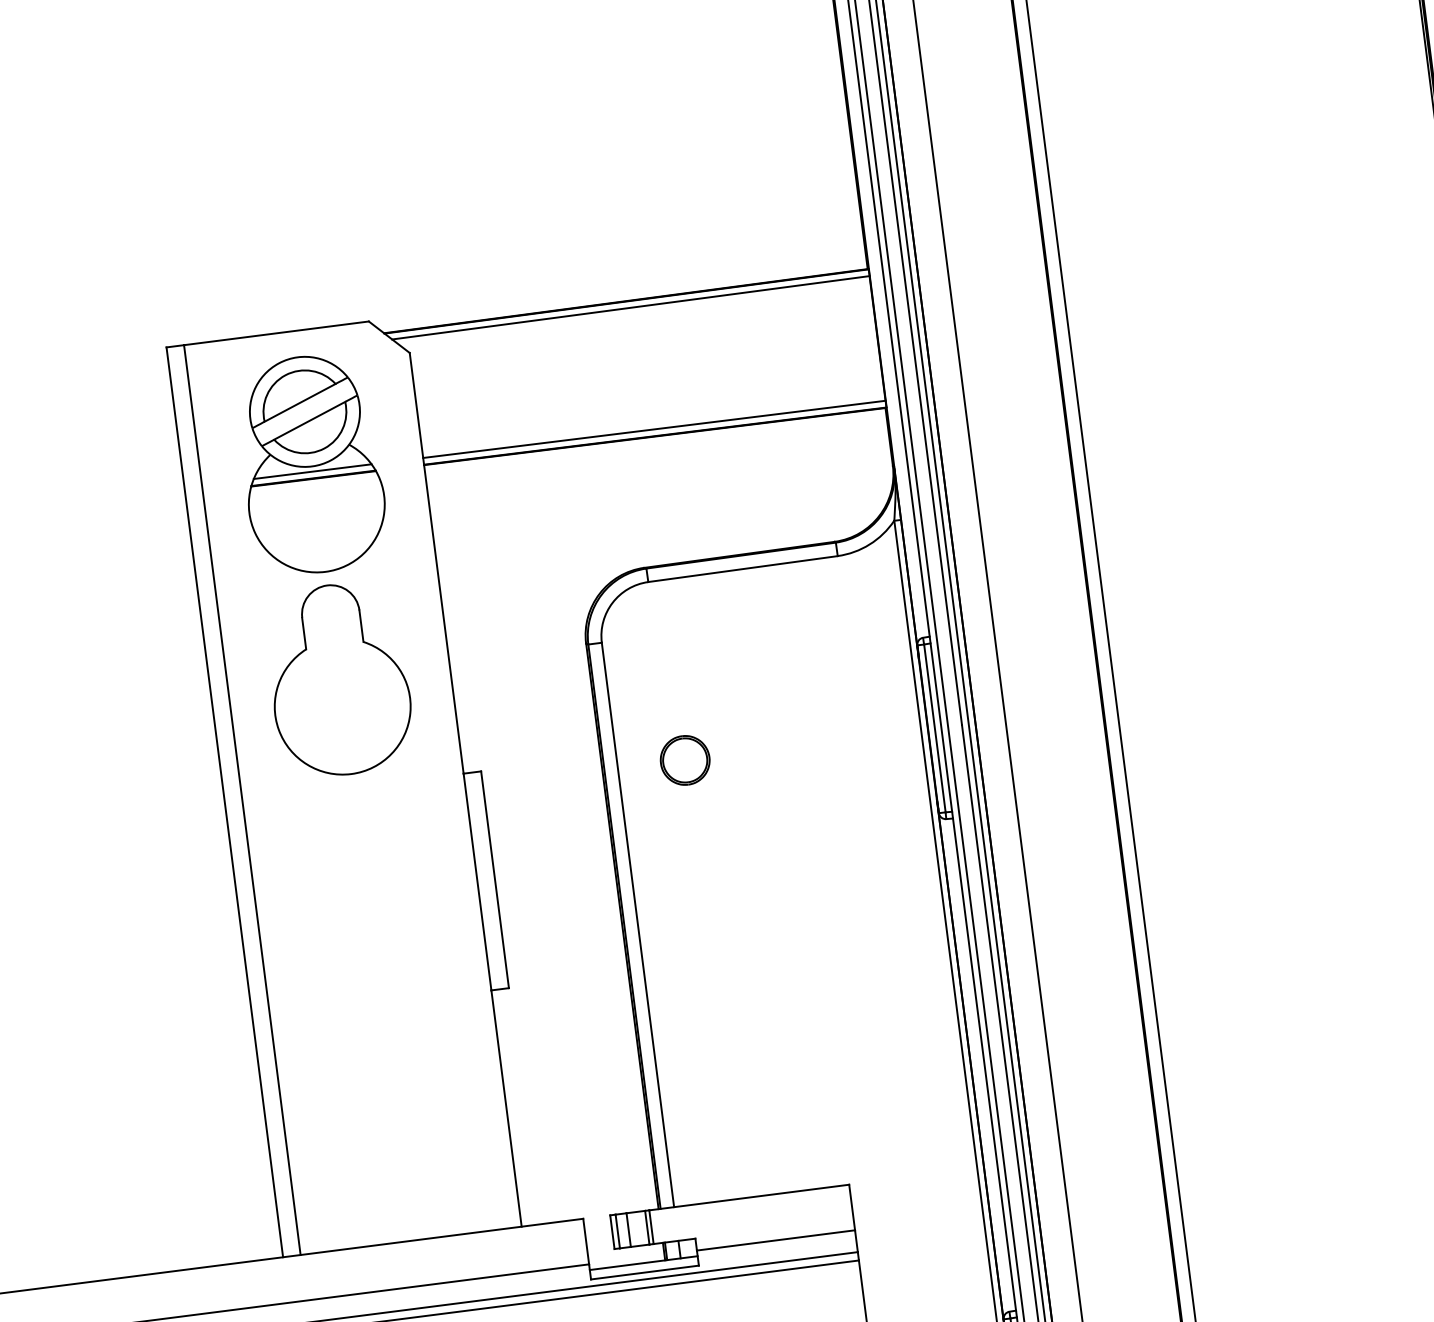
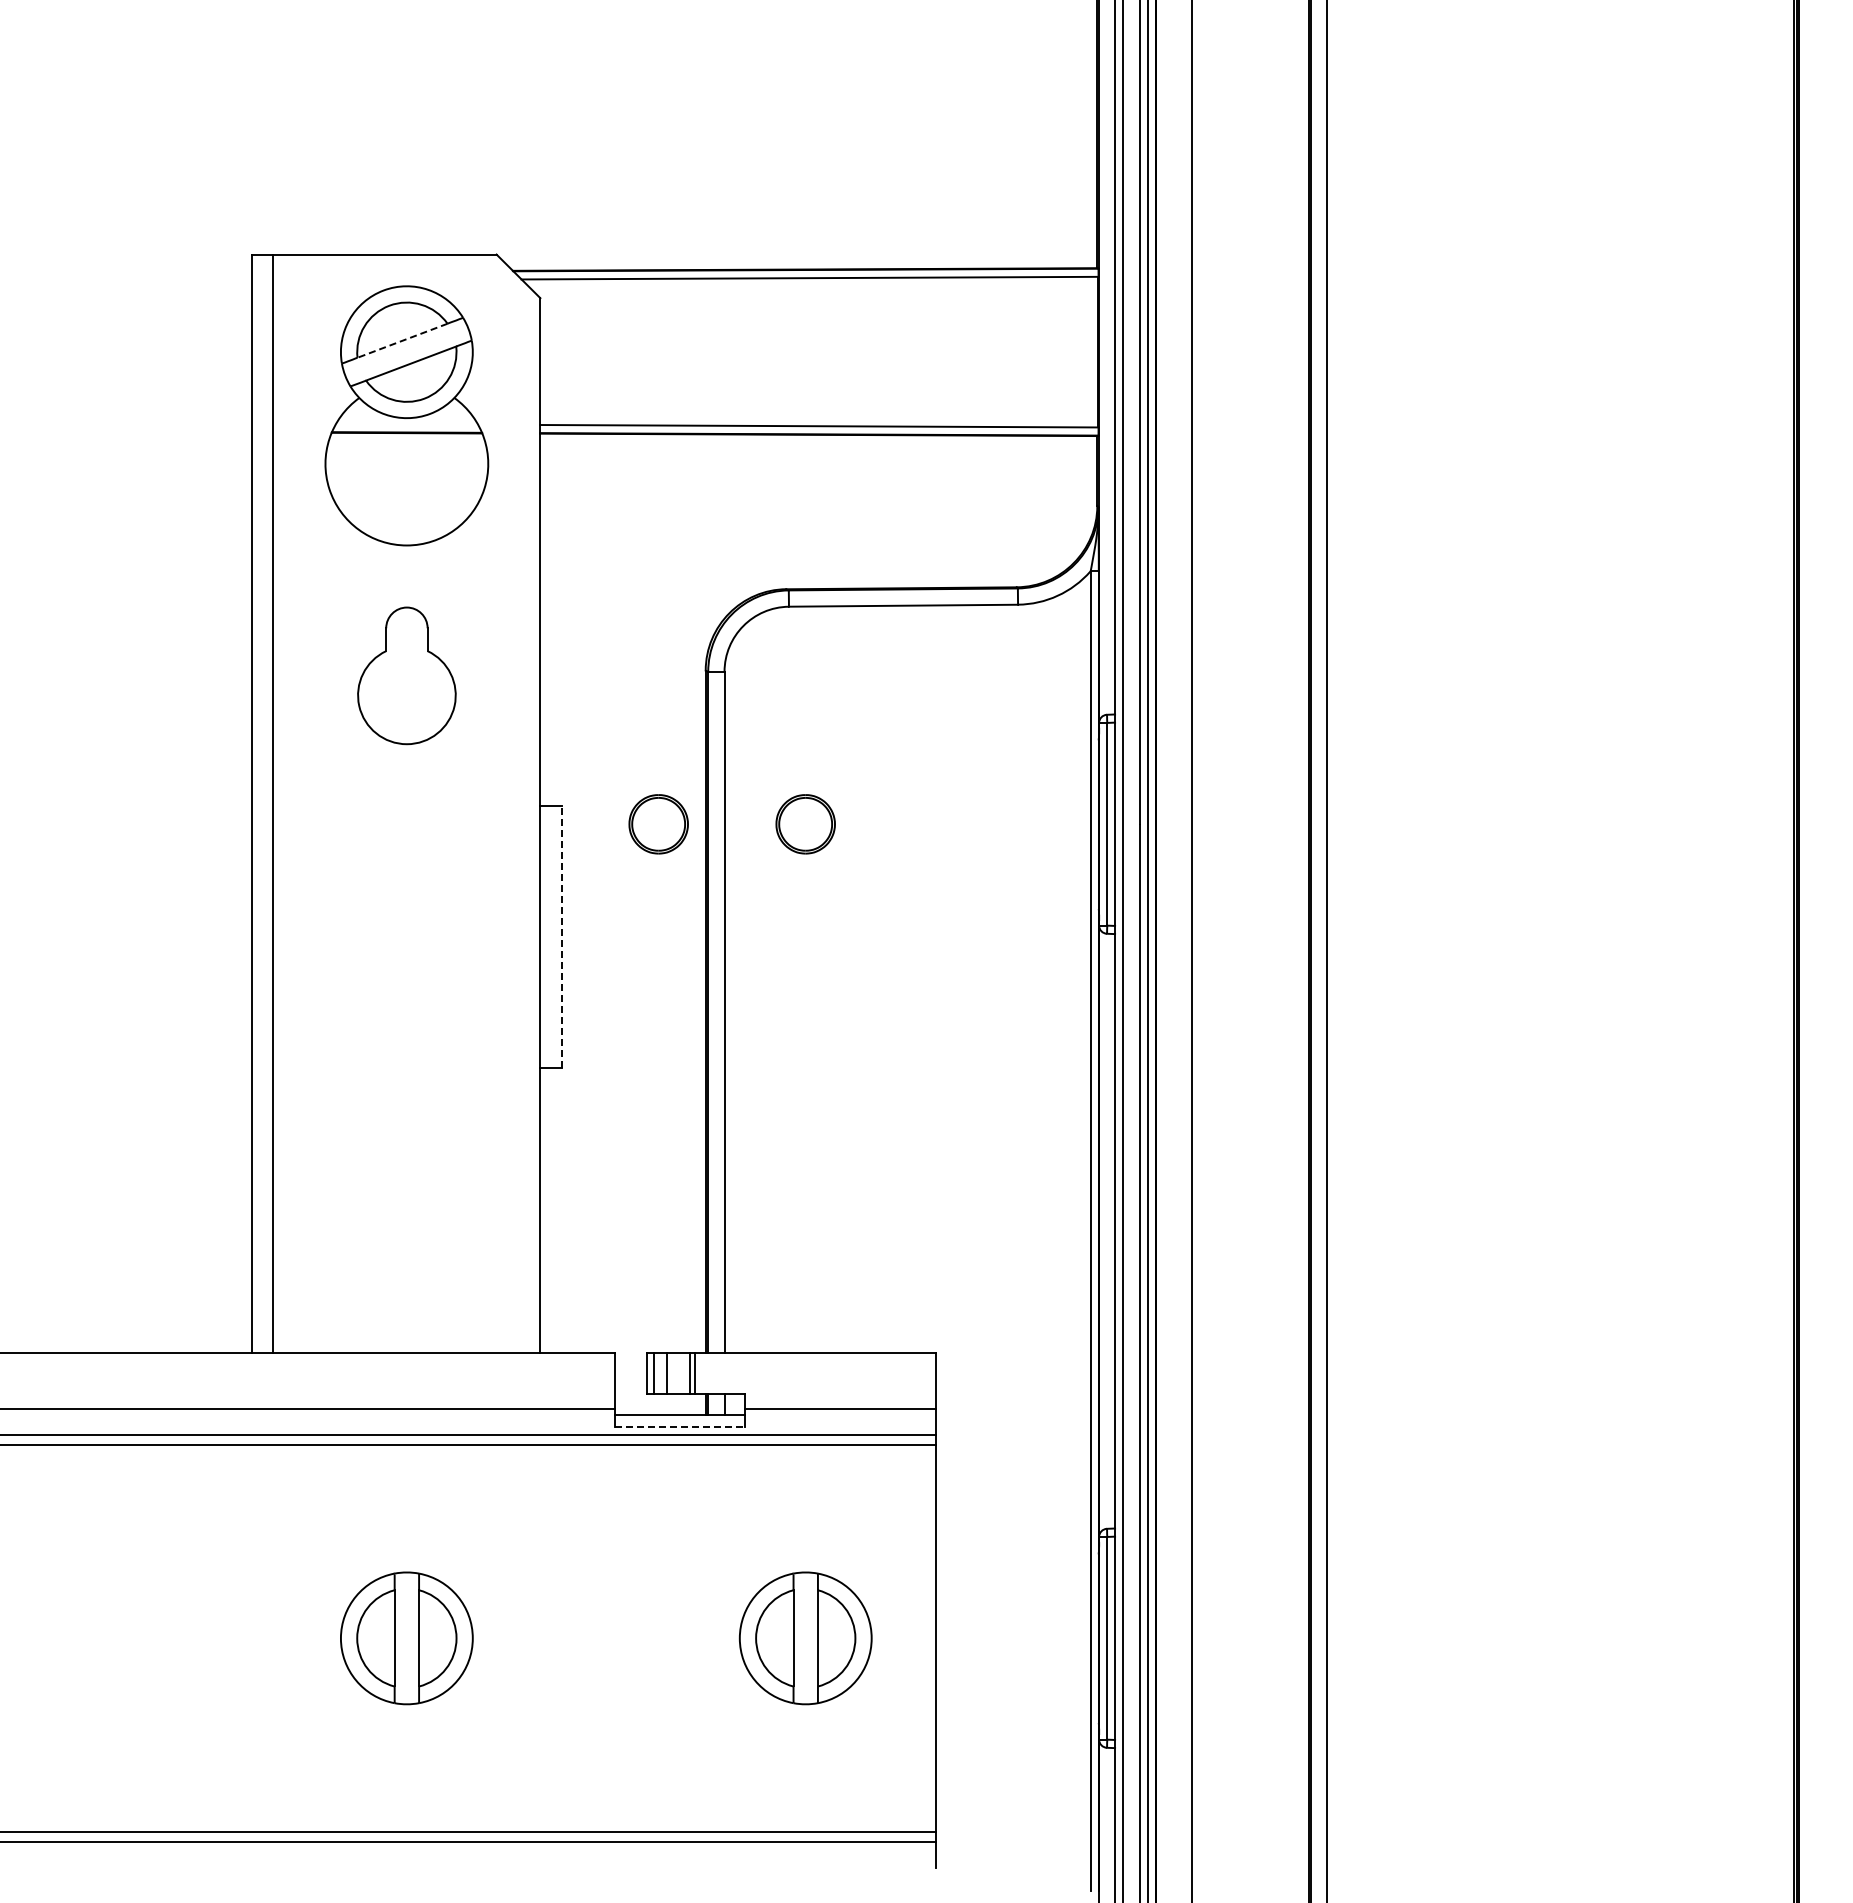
line: (300, 402) -> (402, 340), solid -> dashed
line: (312, 471) -> (406, 424), removed
part: (338, 679) -> (406, 675), size x0.6
part: (563, 776) -> (658, 824), added
line: (495, 880) -> (561, 937), solid -> dashed
line: (645, 1272) -> (680, 1426), solid -> dashed

